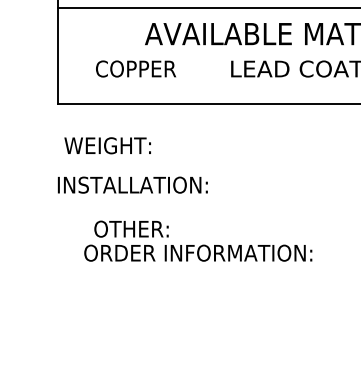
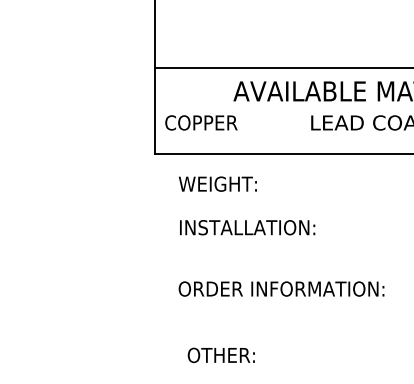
text: (136, 68) -> (201, 122), moved
text: (107, 145) -> (217, 183), moved
text: (132, 184) -> (247, 227), moved
text: (130, 228) -> (220, 354), moved

